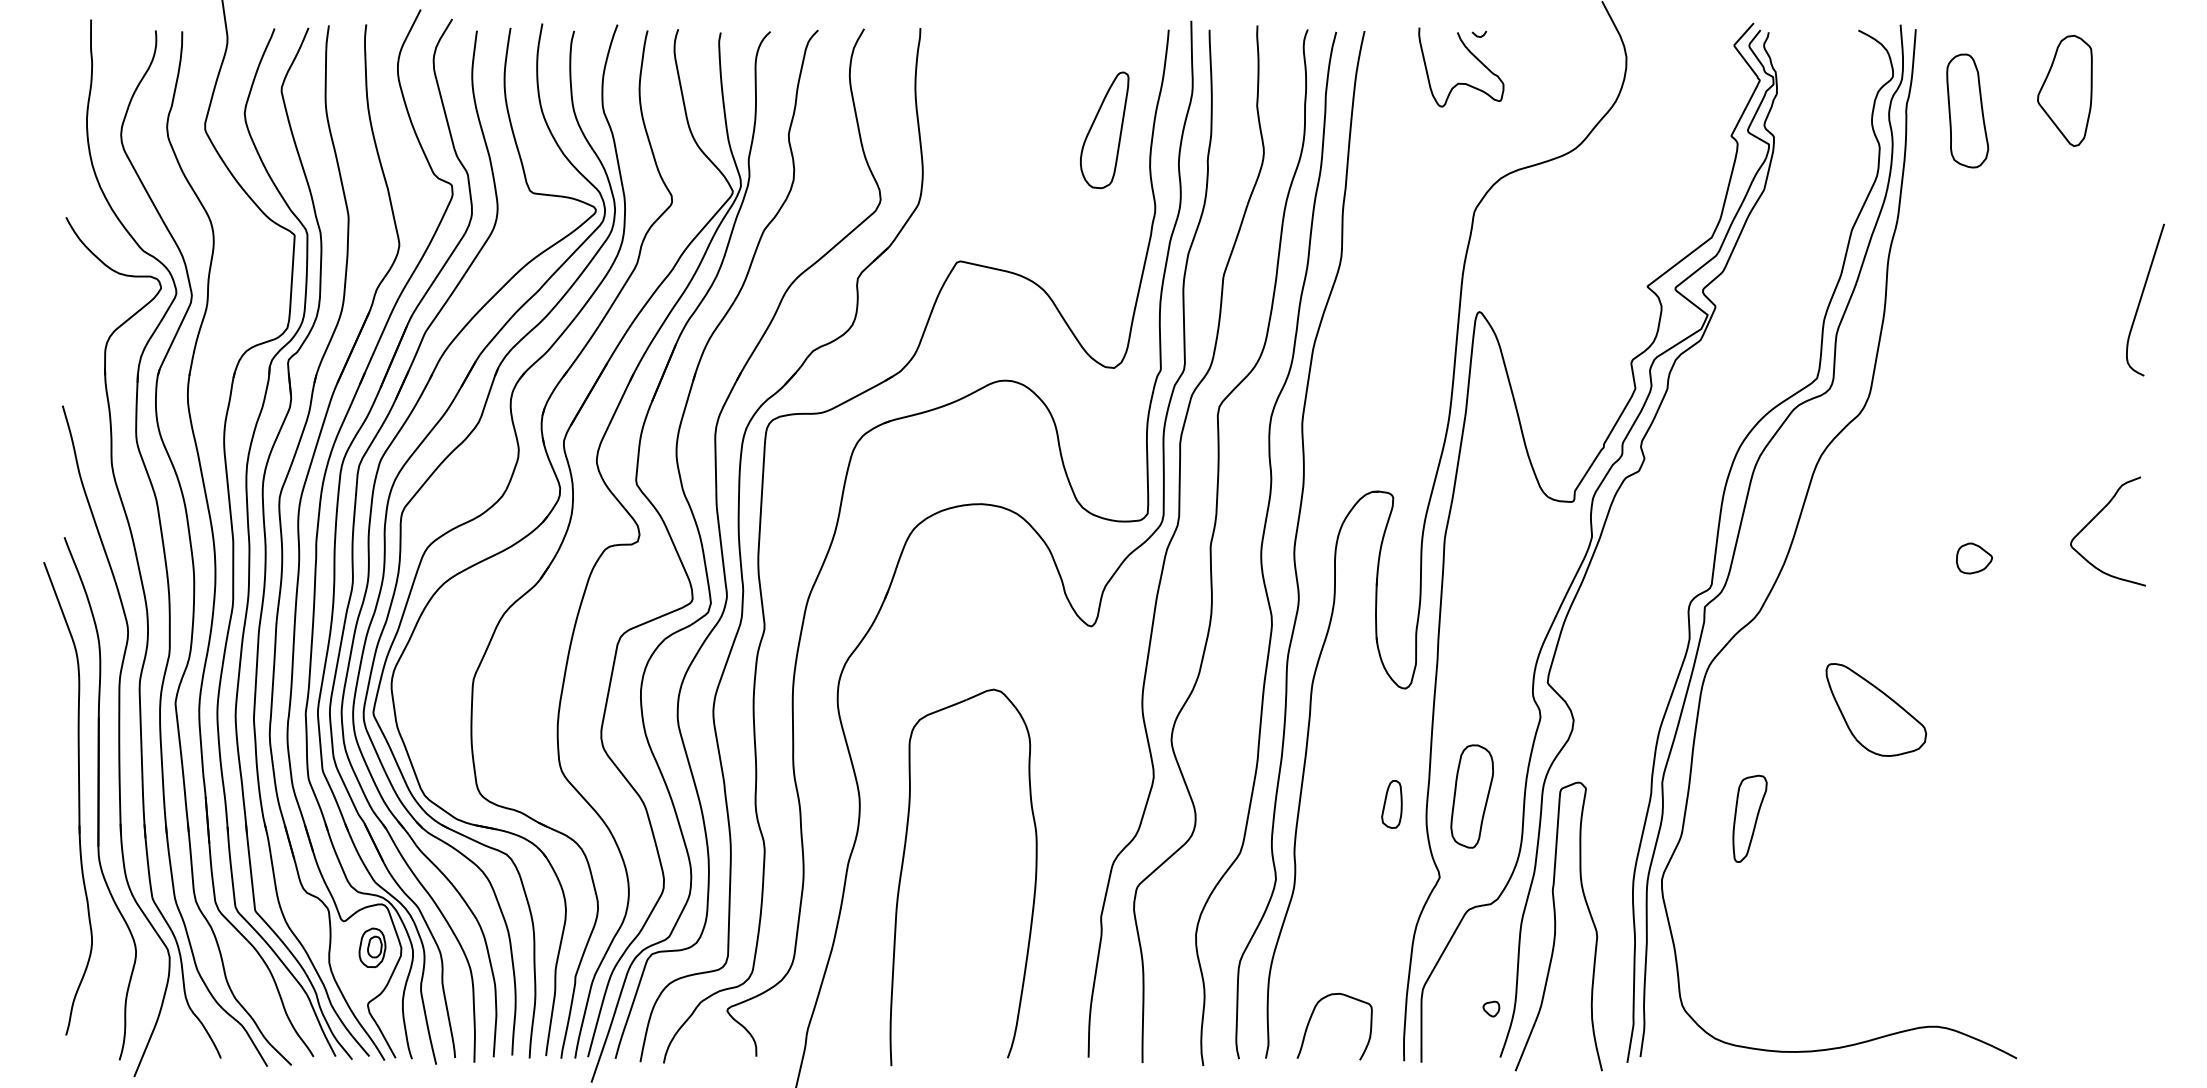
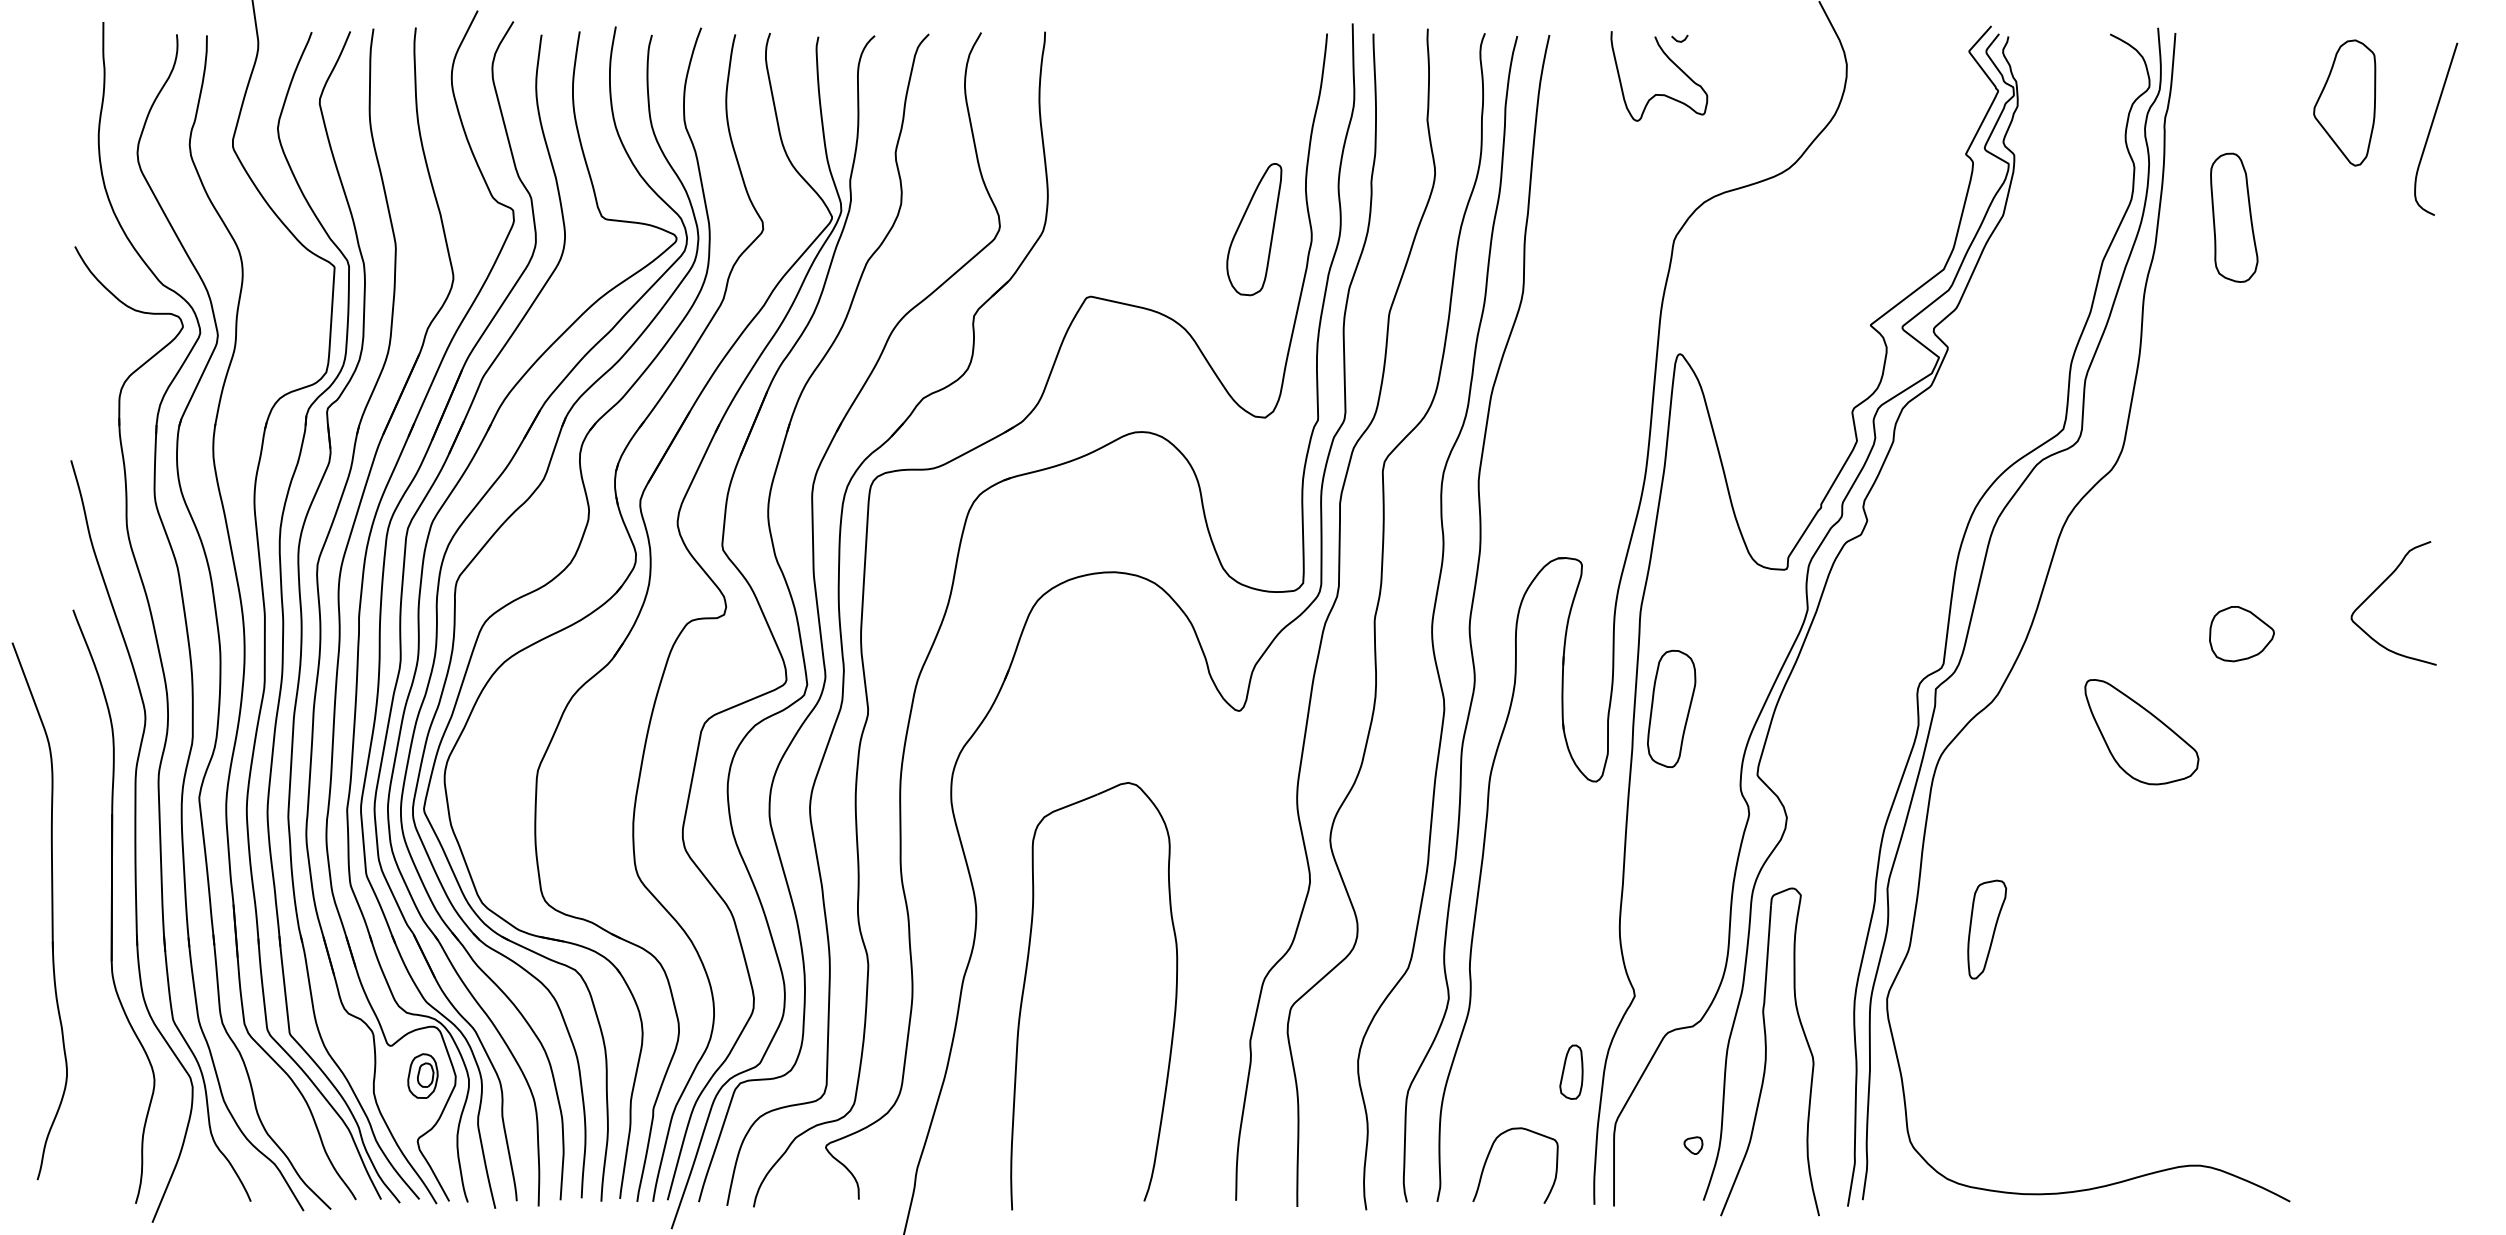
part: (1967, 110) -> (2234, 217), moved
part: (1104, 130) -> (1254, 229), moved
curve: (2142, 297) -> (2432, 126), moved
part: (1974, 558) -> (2242, 633), size x1.6
part: (1876, 709) -> (2142, 731), moved
part: (1471, 796) -> (1670, 708), moved
part: (78, 798) -> (51, 911), moved
part: (1391, 804) -> (1570, 1072), moved

